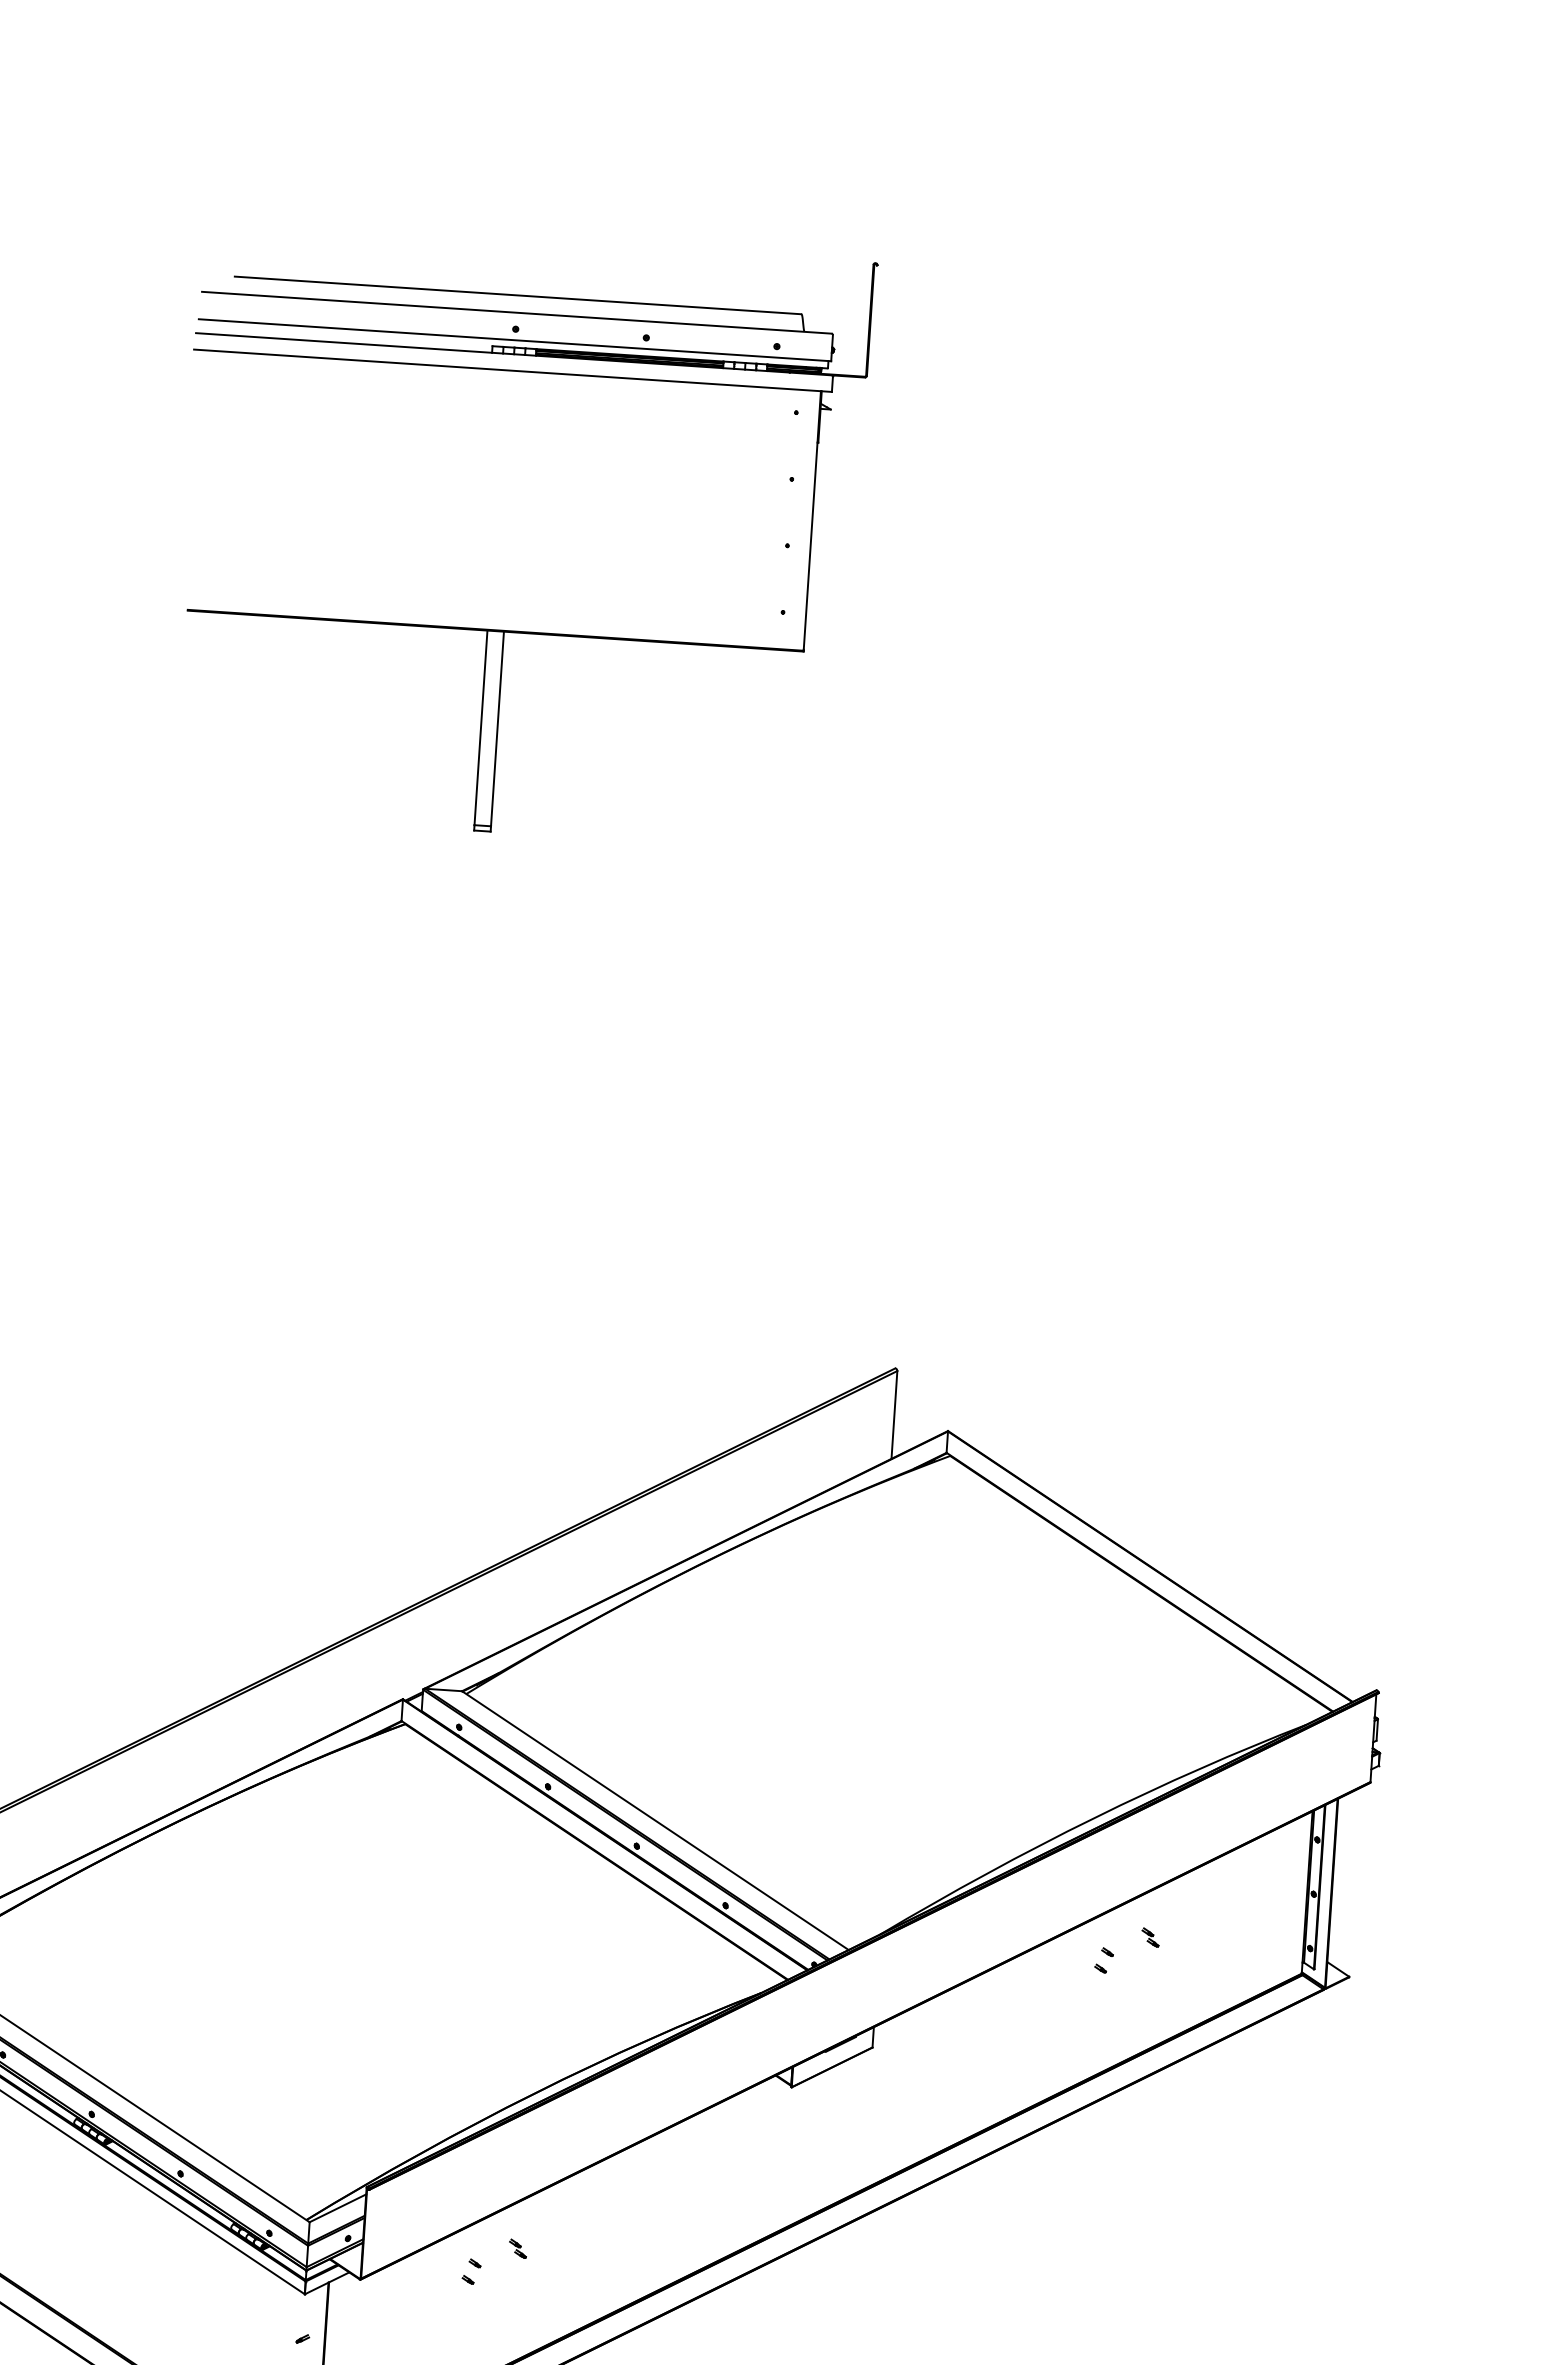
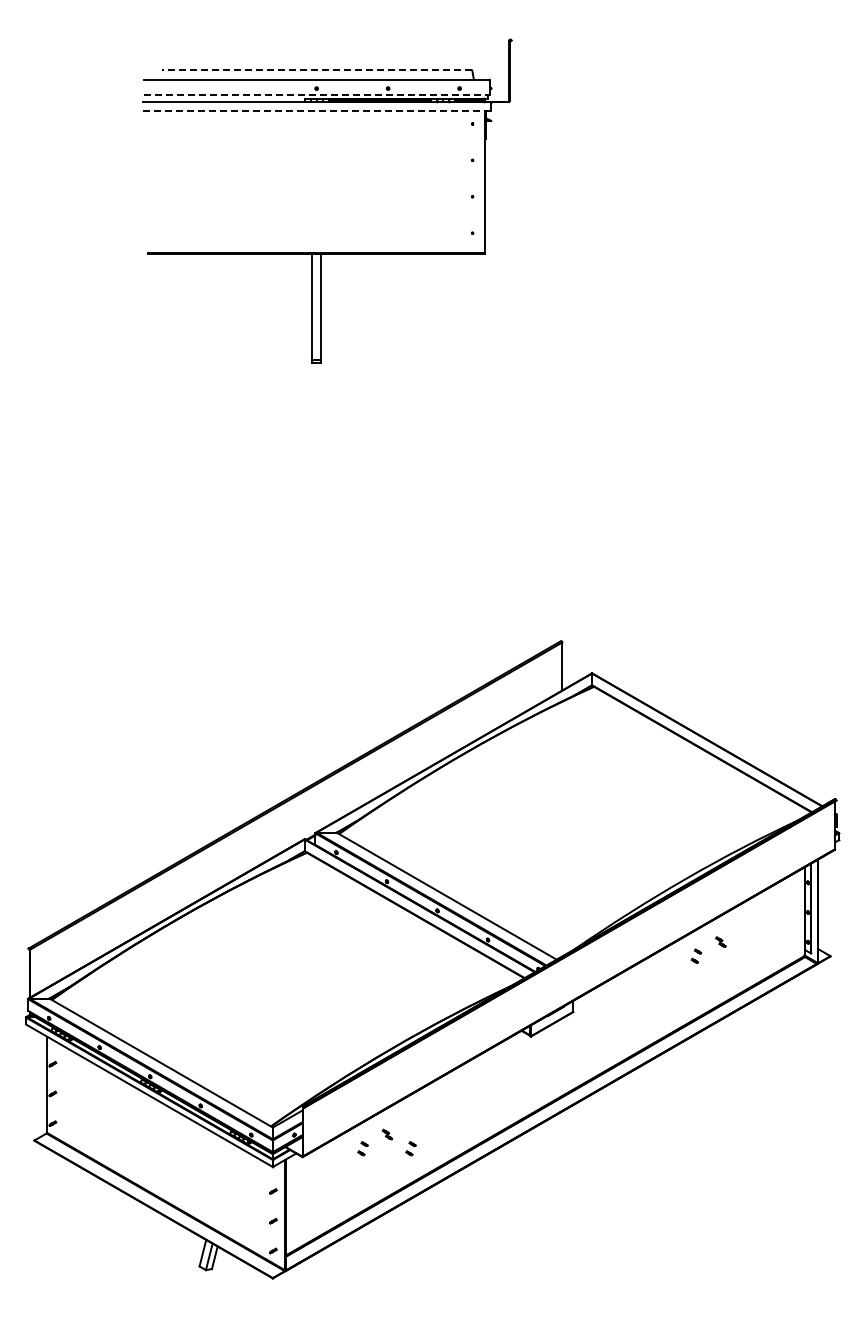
line: (517, 296) -> (316, 70), solid -> dashed
line: (516, 340) -> (317, 94), solid -> dashed
line: (512, 371) -> (316, 111), solid -> dashed
part: (558, 2277) -> (410, 1148), added

